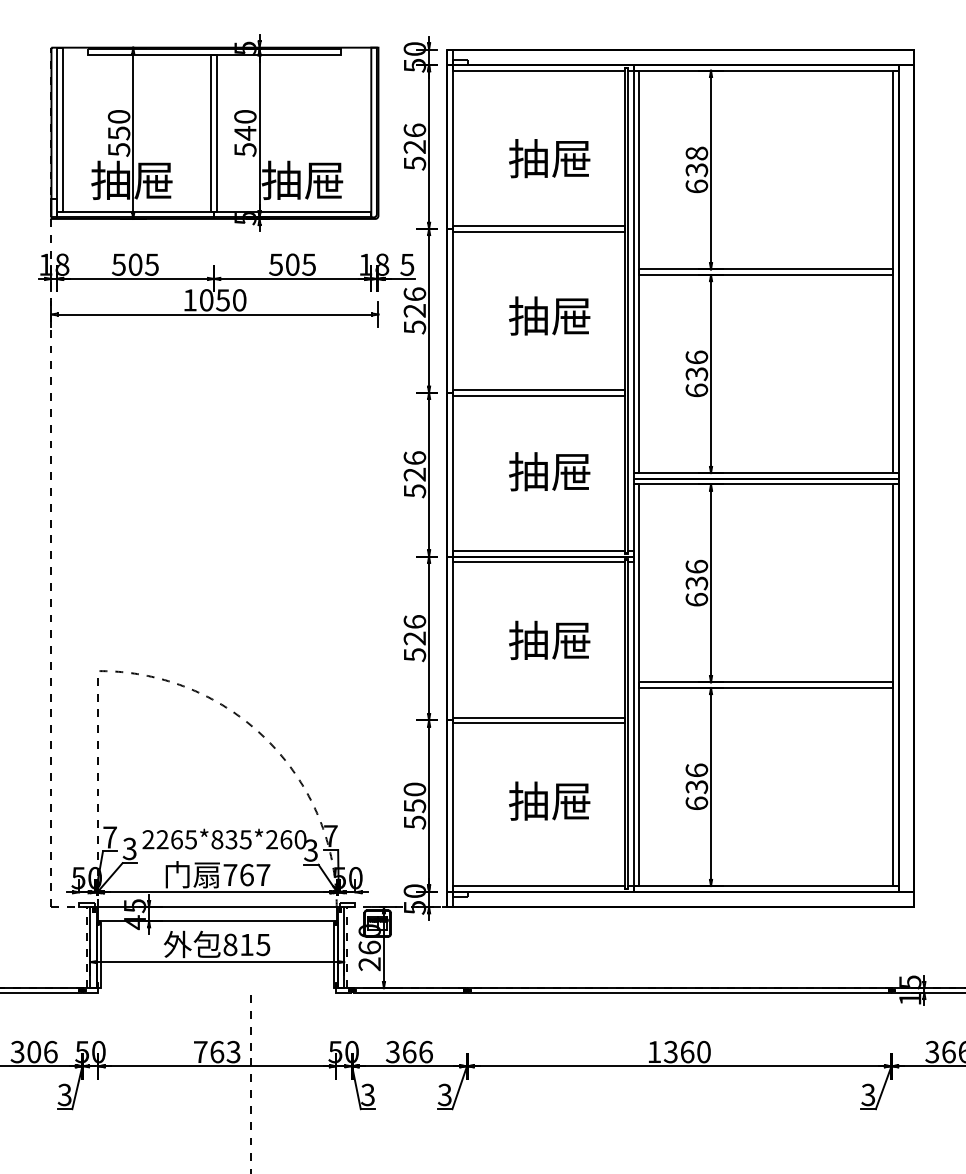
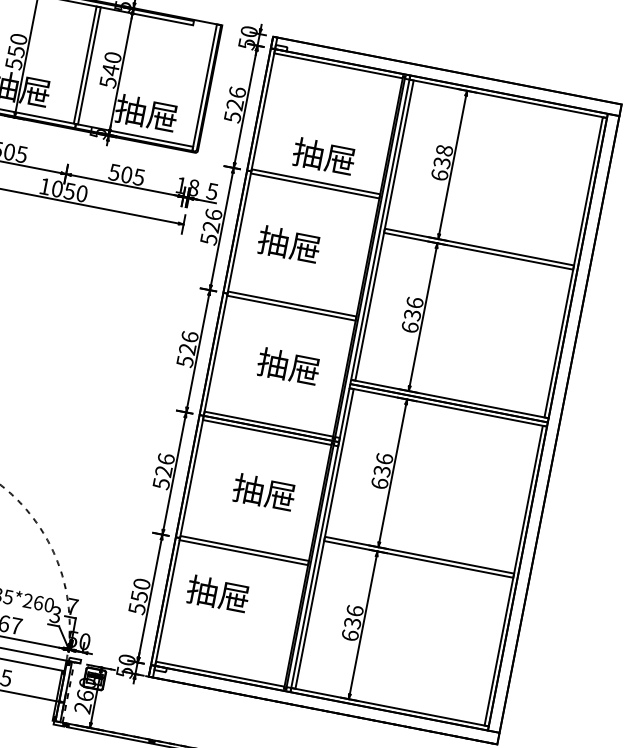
text: (549, 158) -> (323, 156), moved
text: (549, 315) -> (288, 244), moved
text: (549, 800) -> (217, 593), moved

